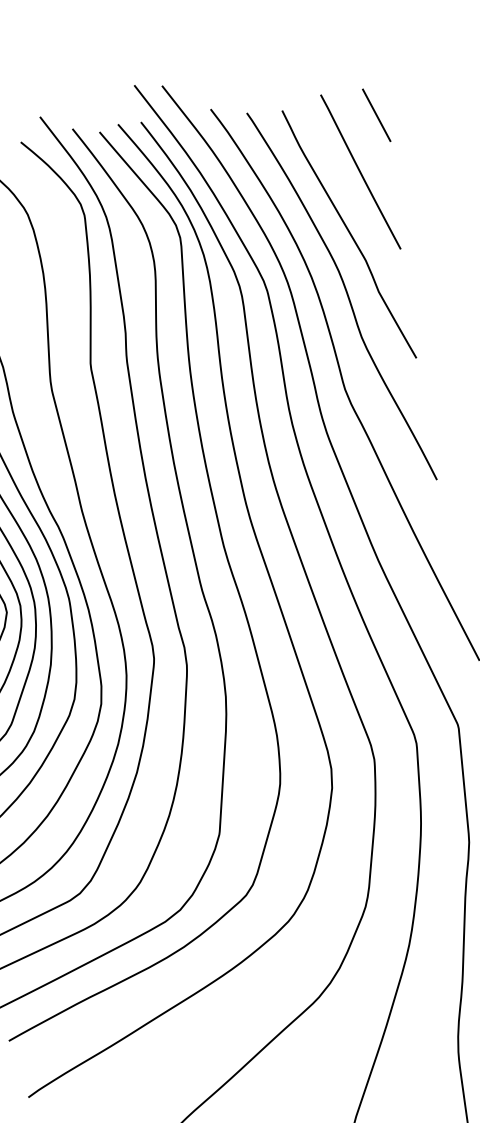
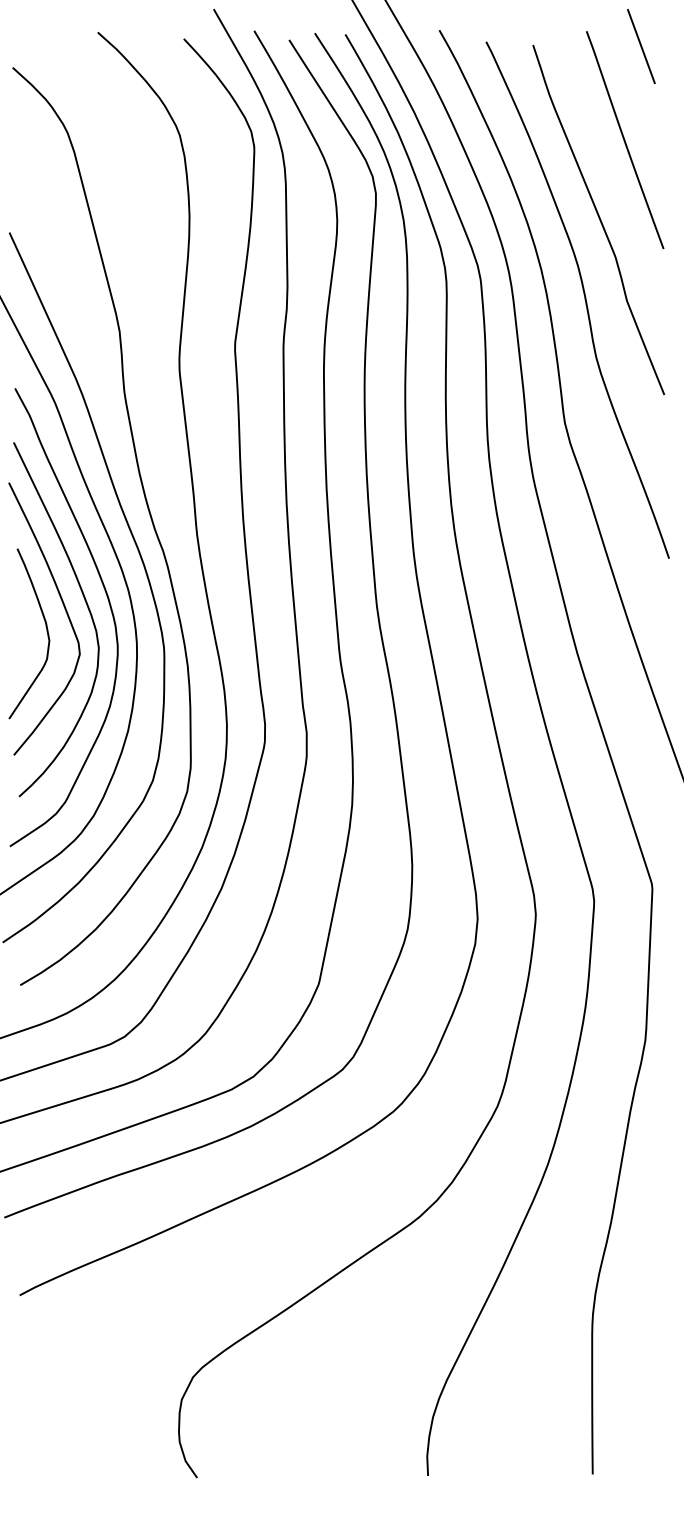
line: (376, 115) -> (641, 46), moved

